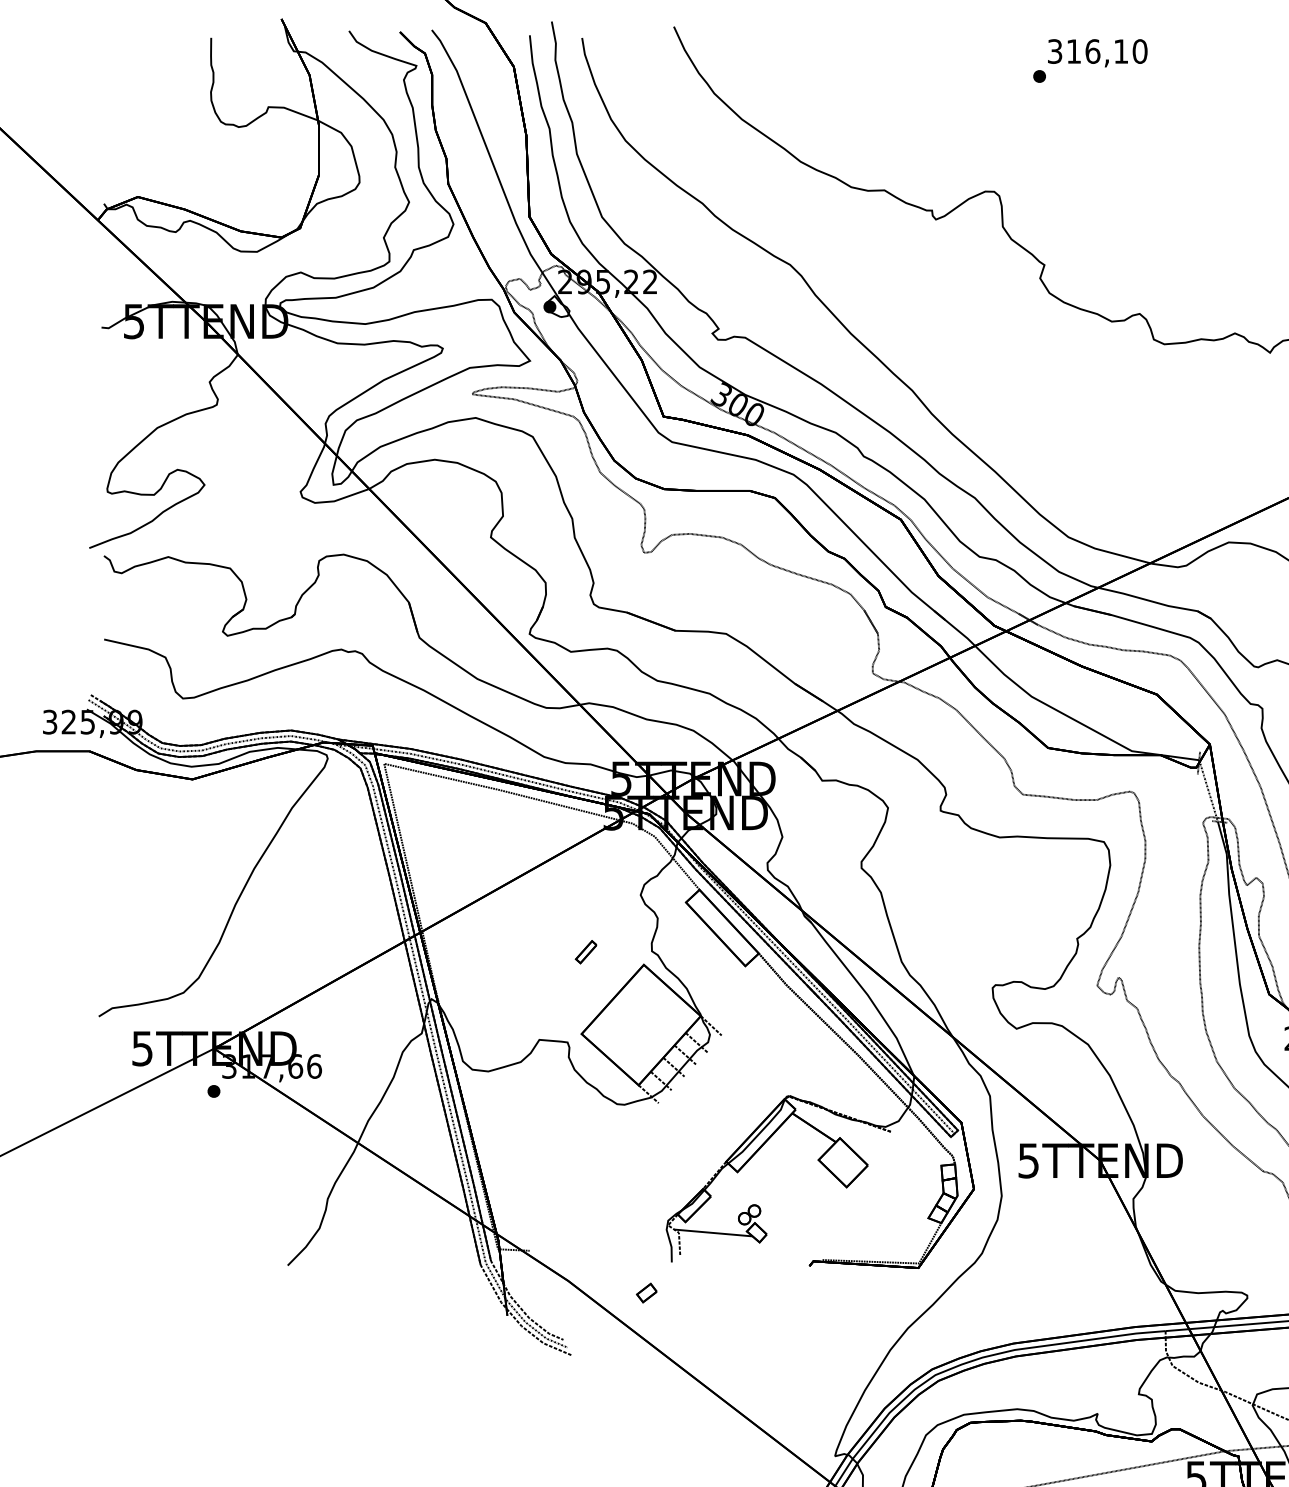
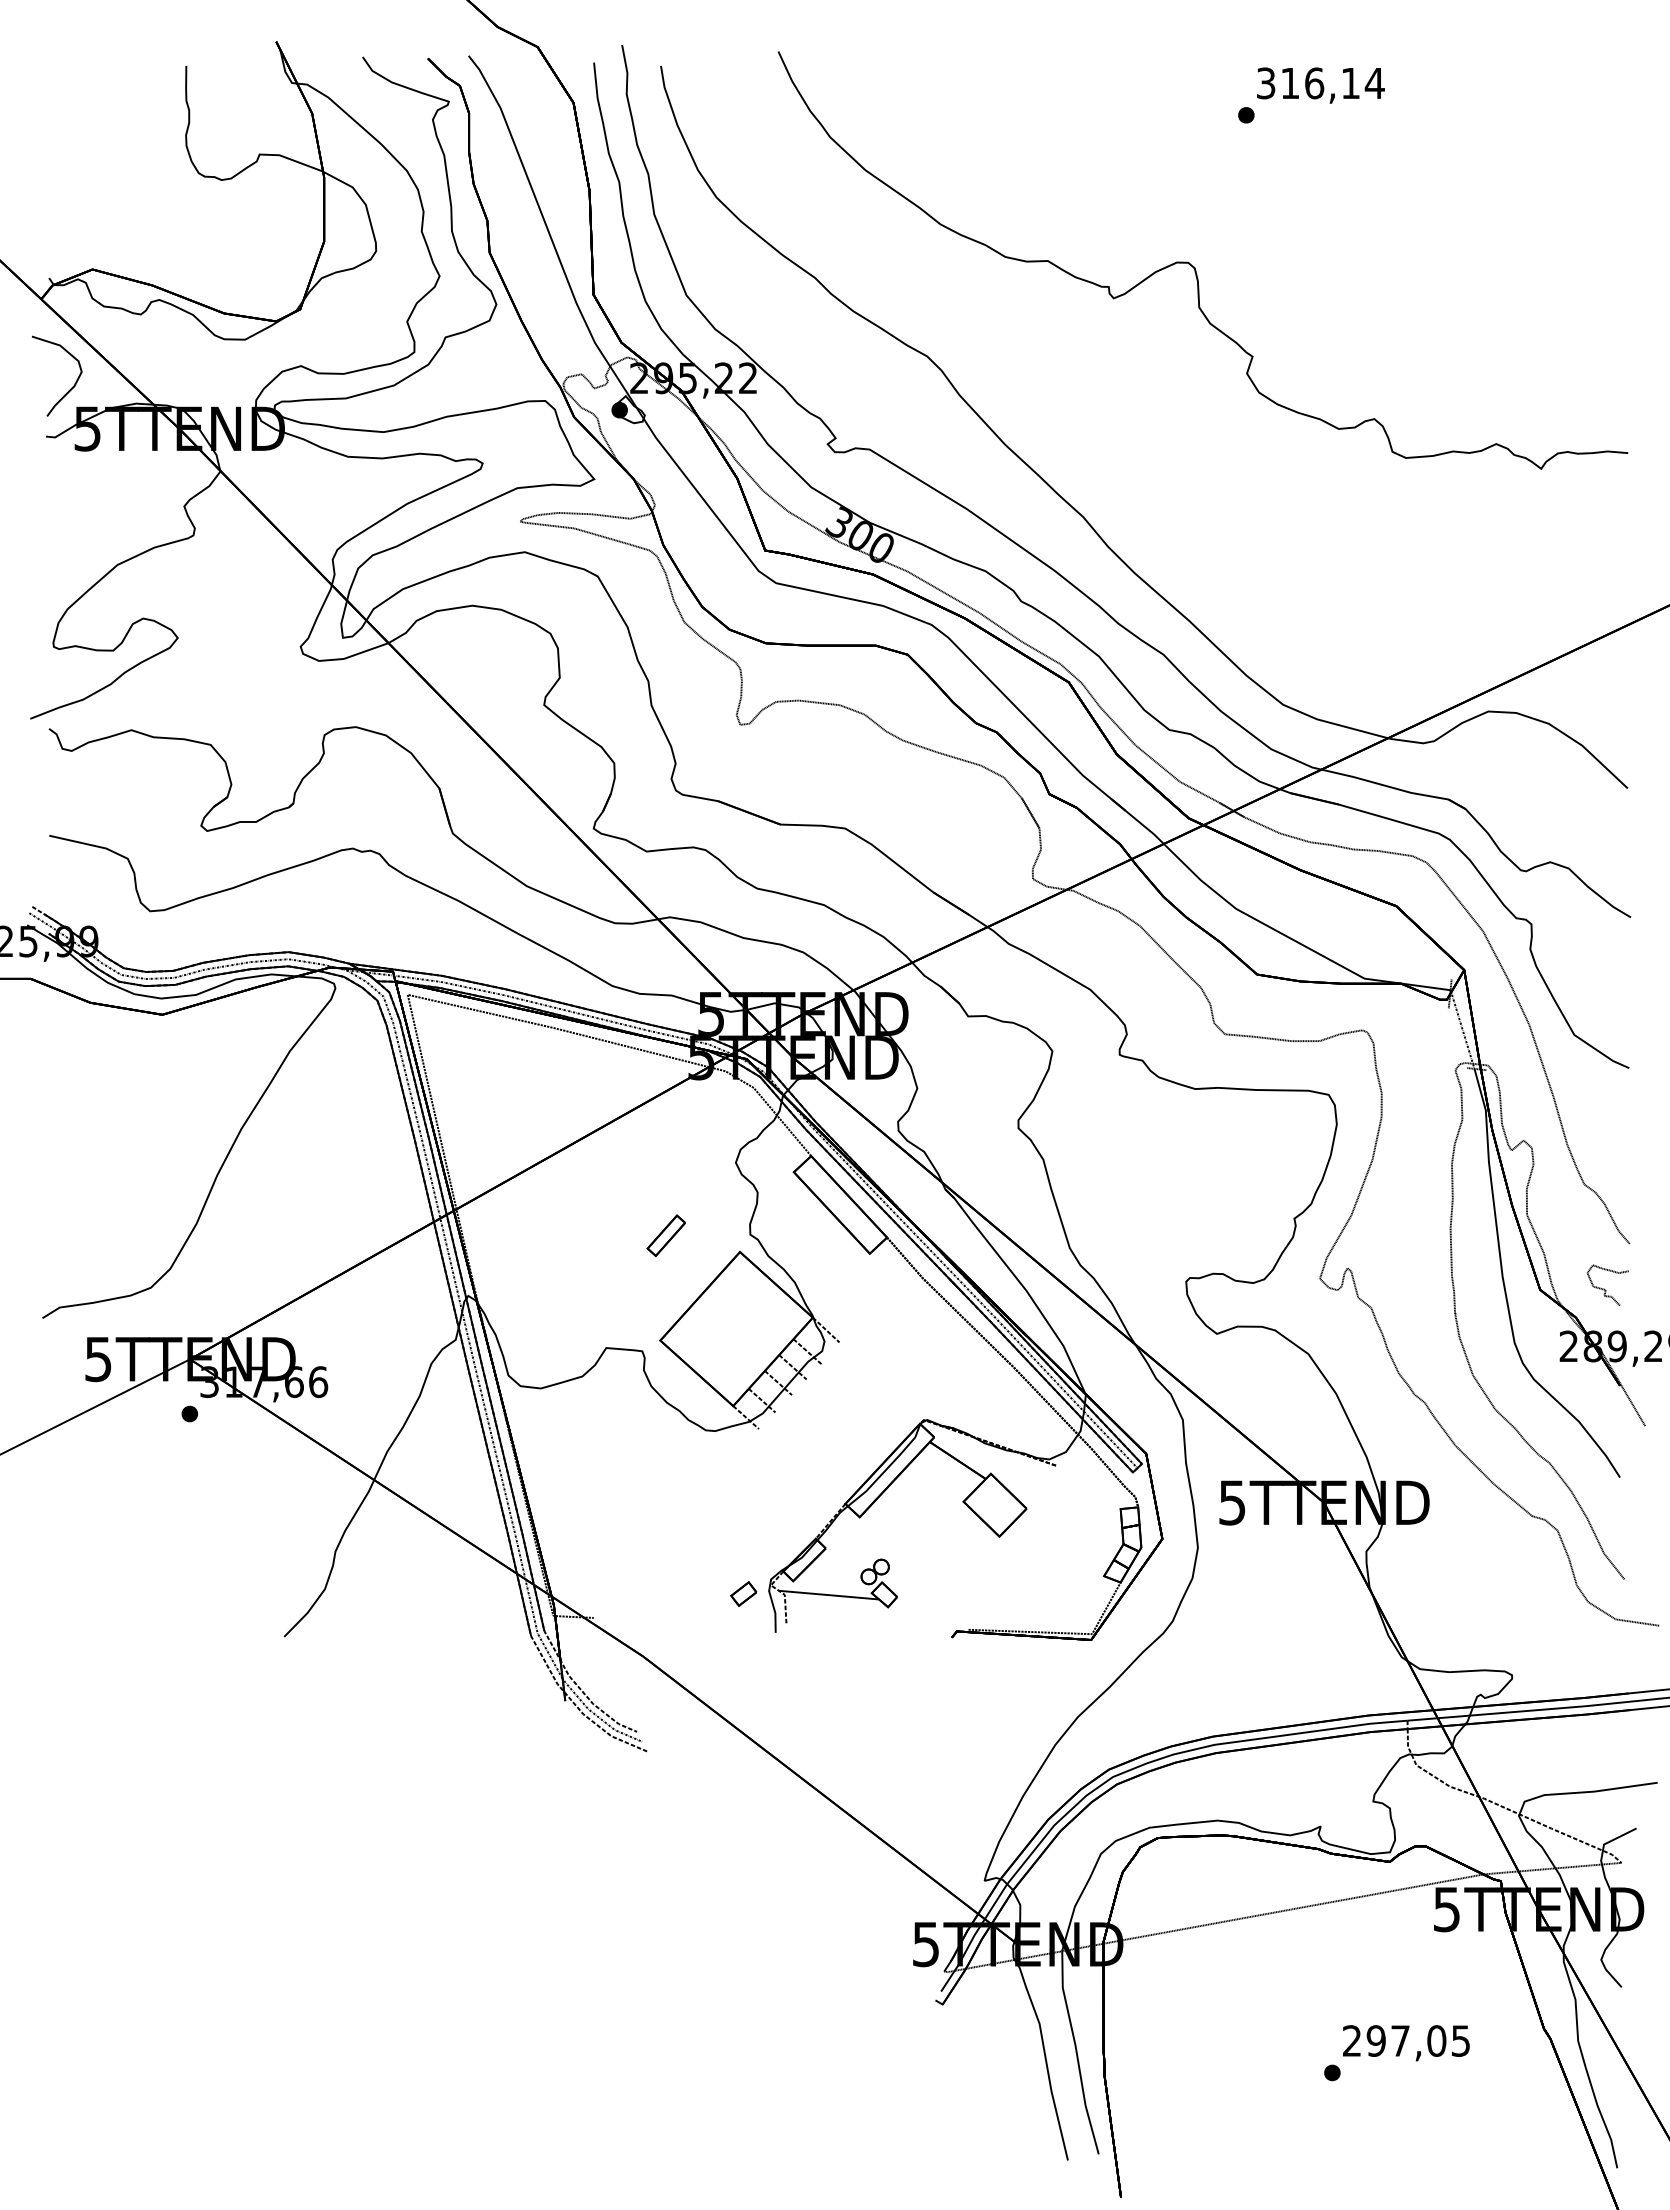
text: (1139, 51) -> (1374, 83), 316,10 -> 316,14
curve: (120, 289) -> (70, 388), added
part: (585, 951) -> (665, 1235), size x1.43
part: (646, 1292) -> (743, 1593), moved

